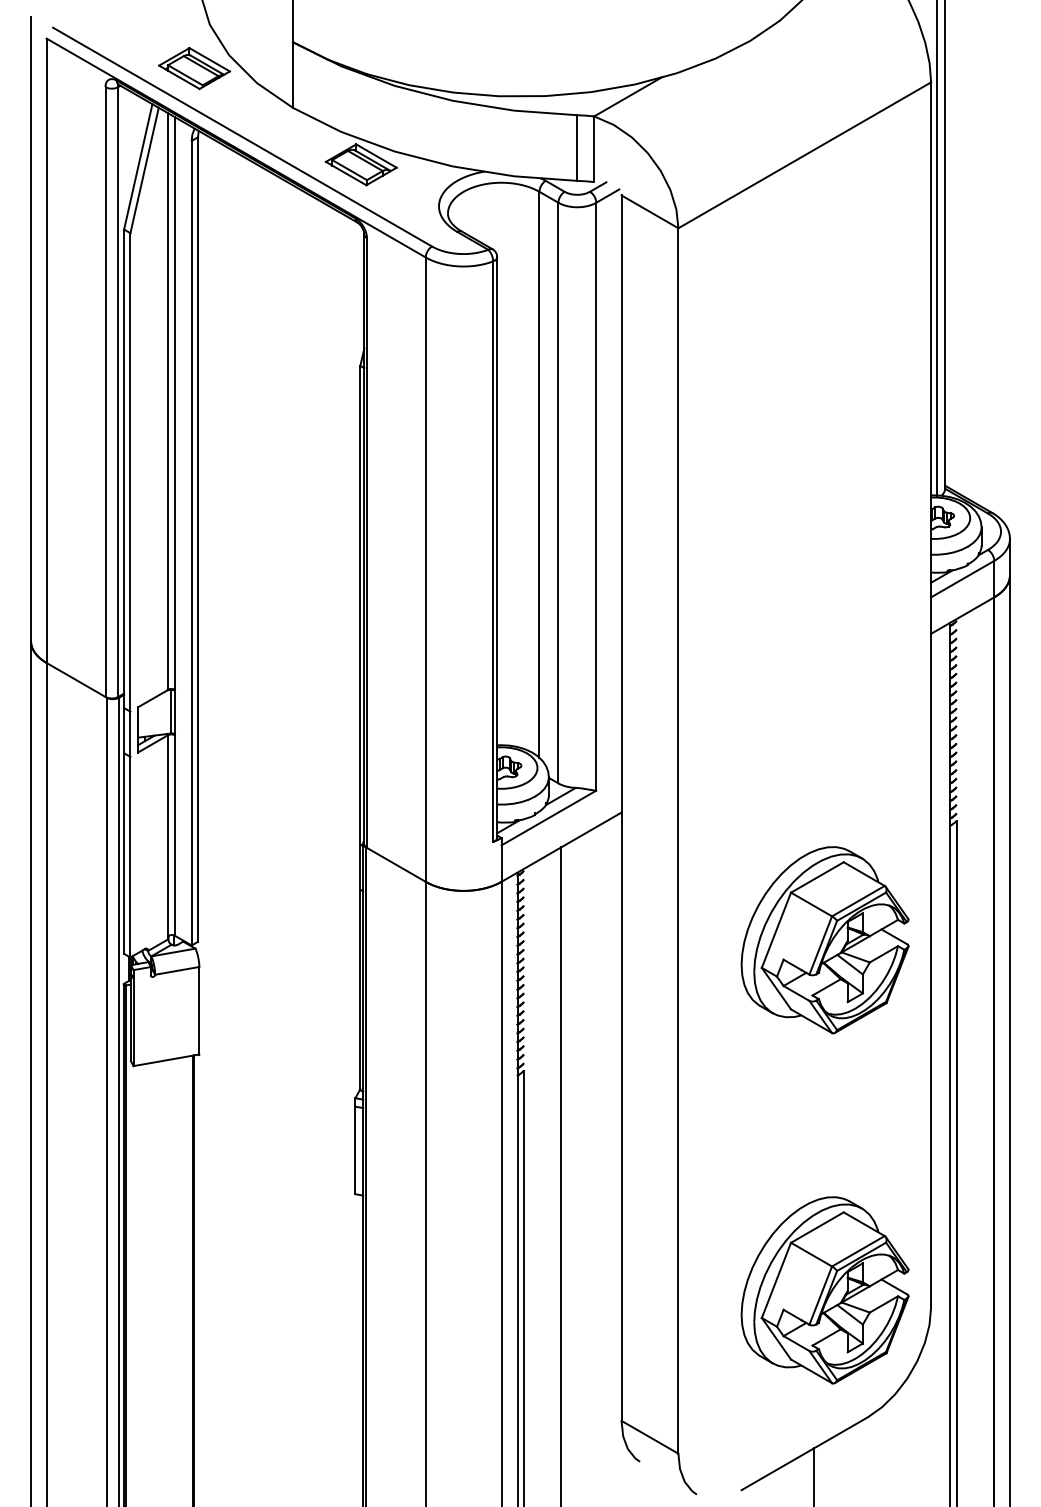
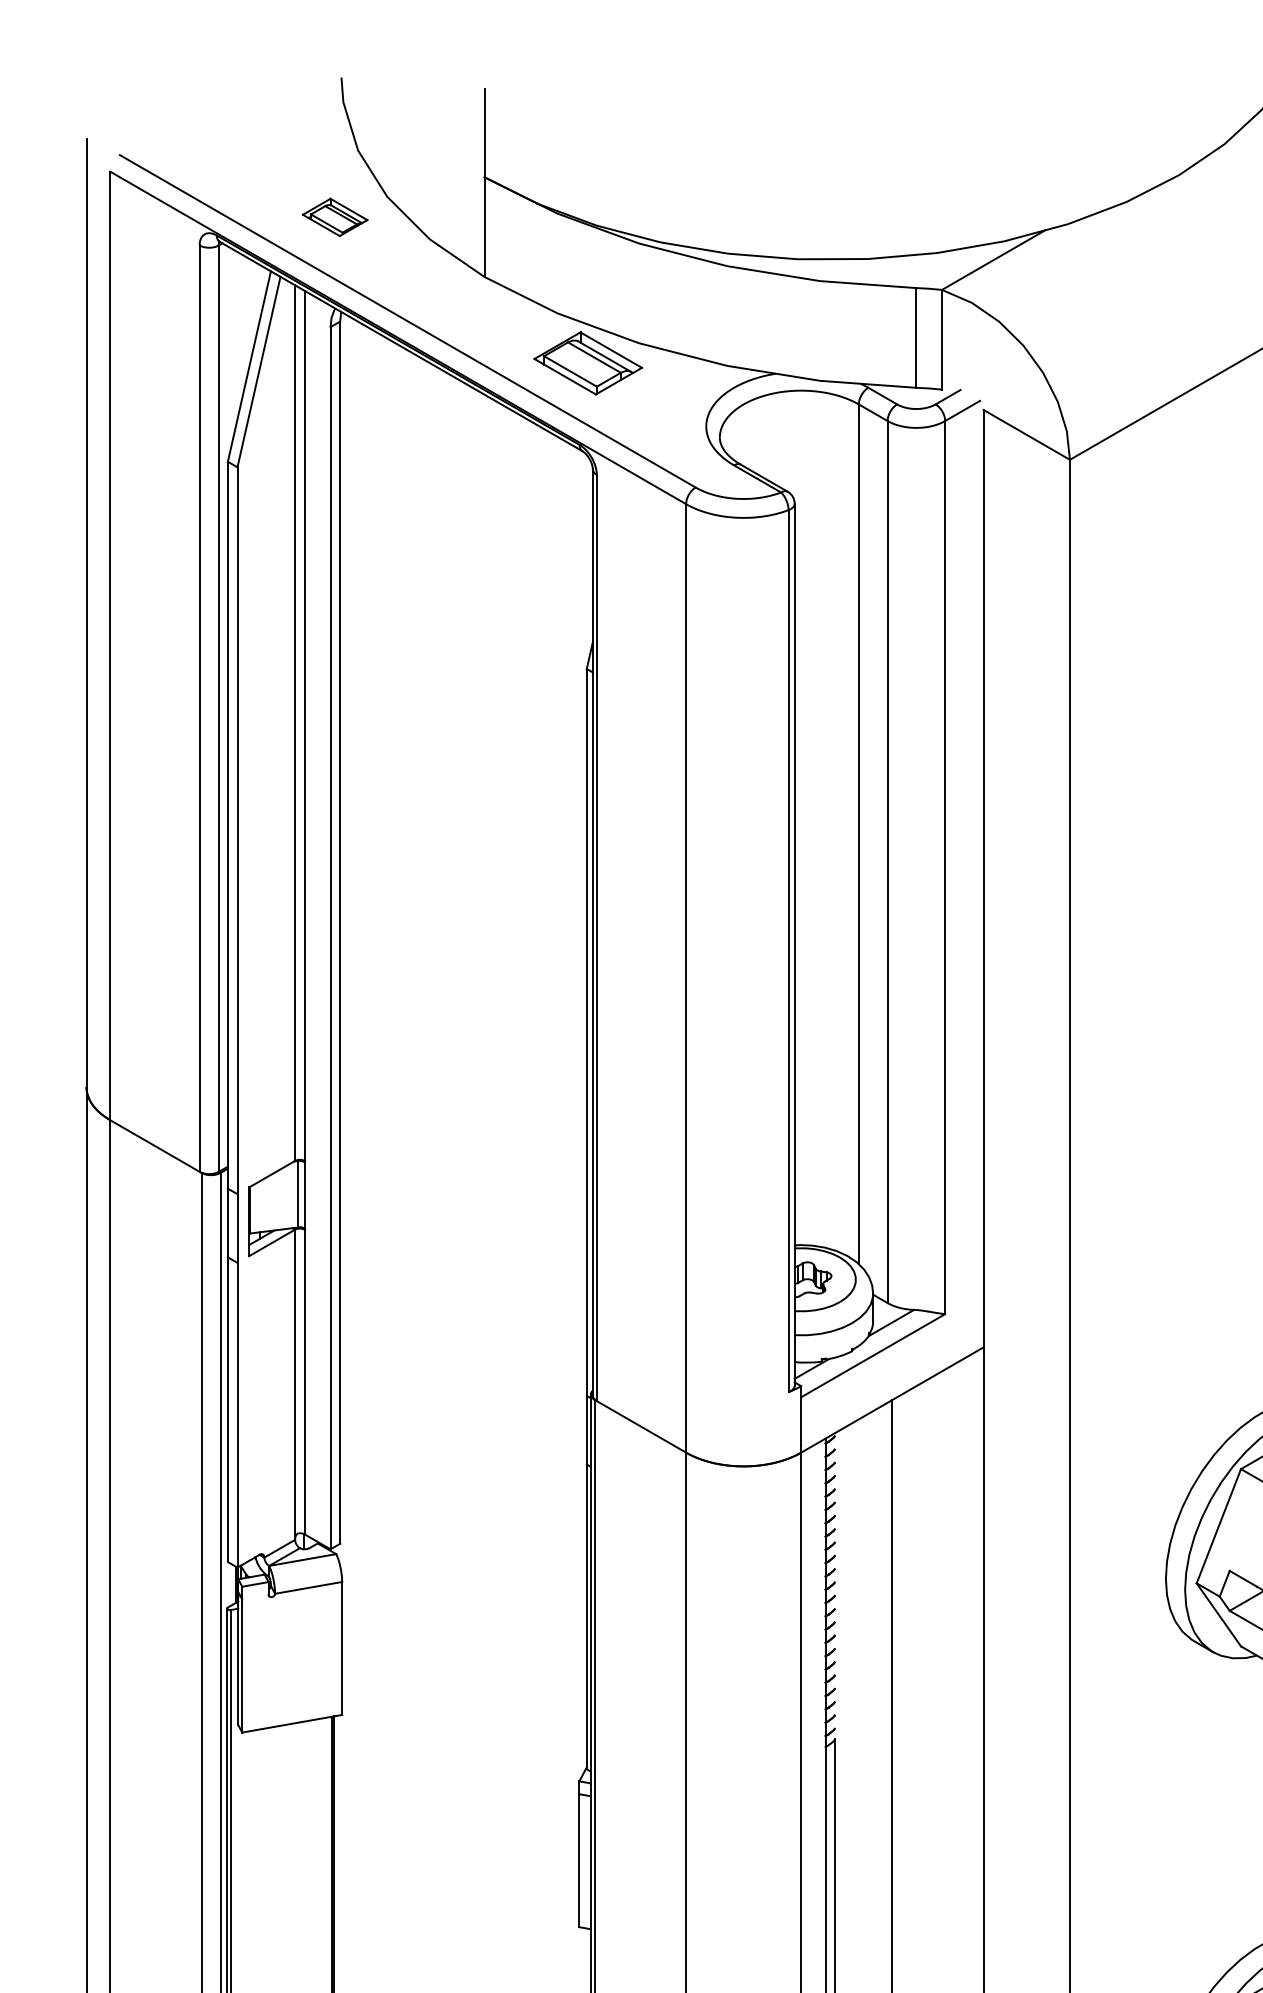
part: (194, 68) -> (334, 217), size x0.6

